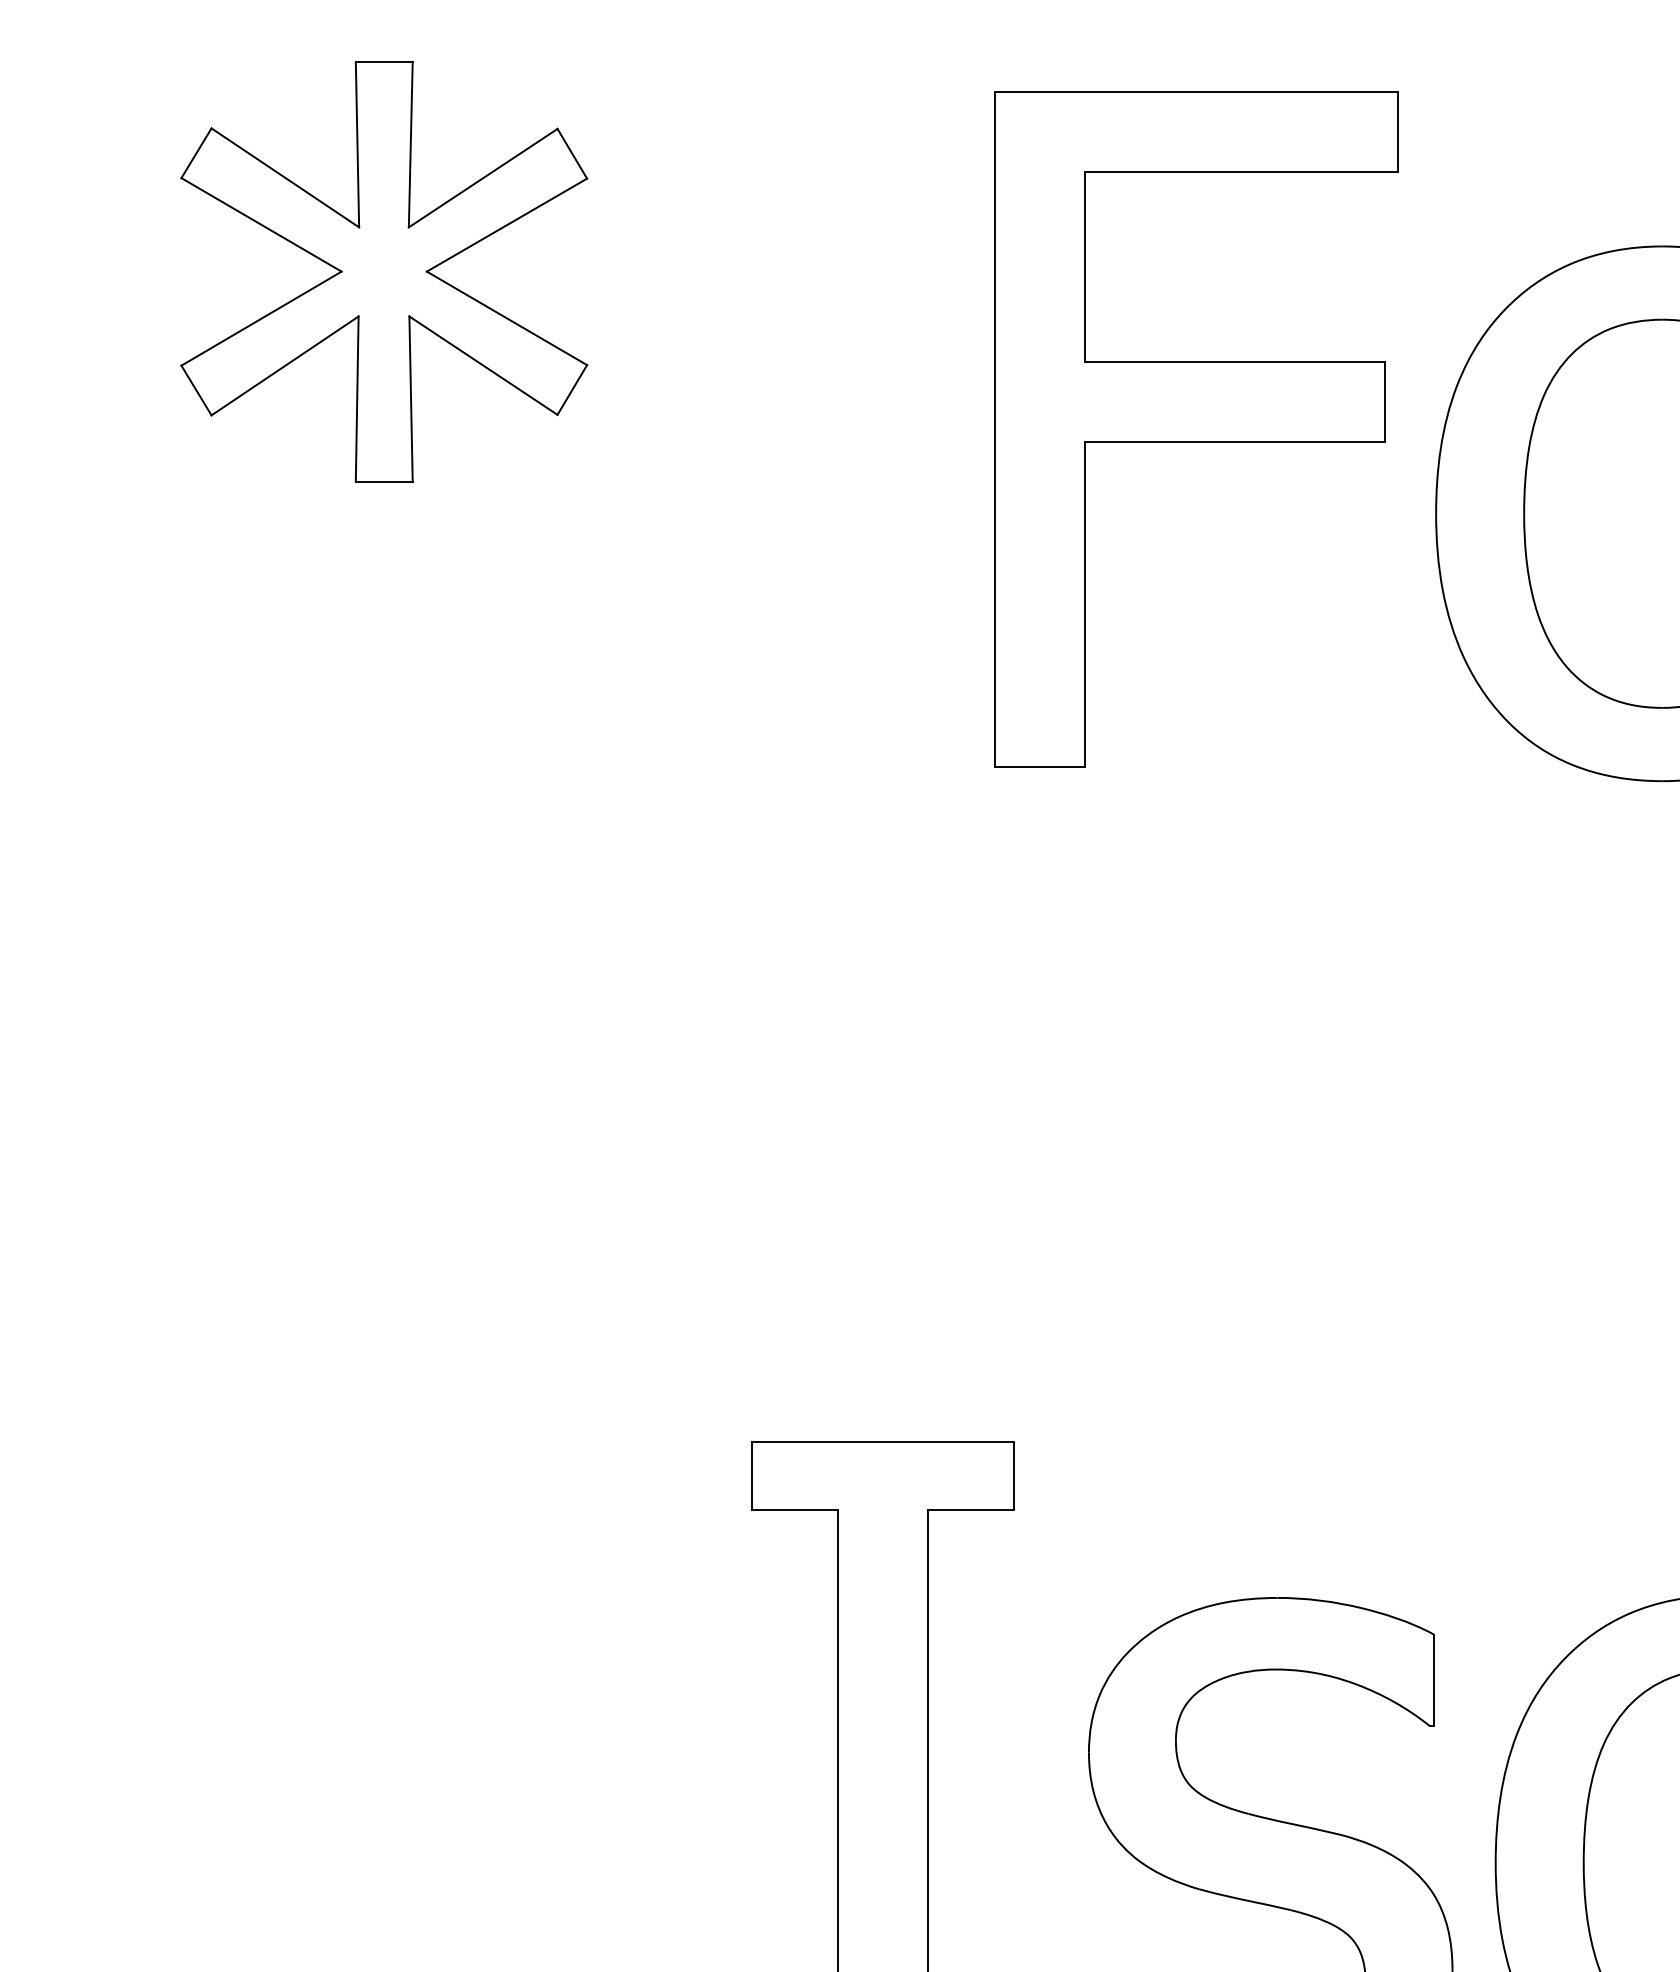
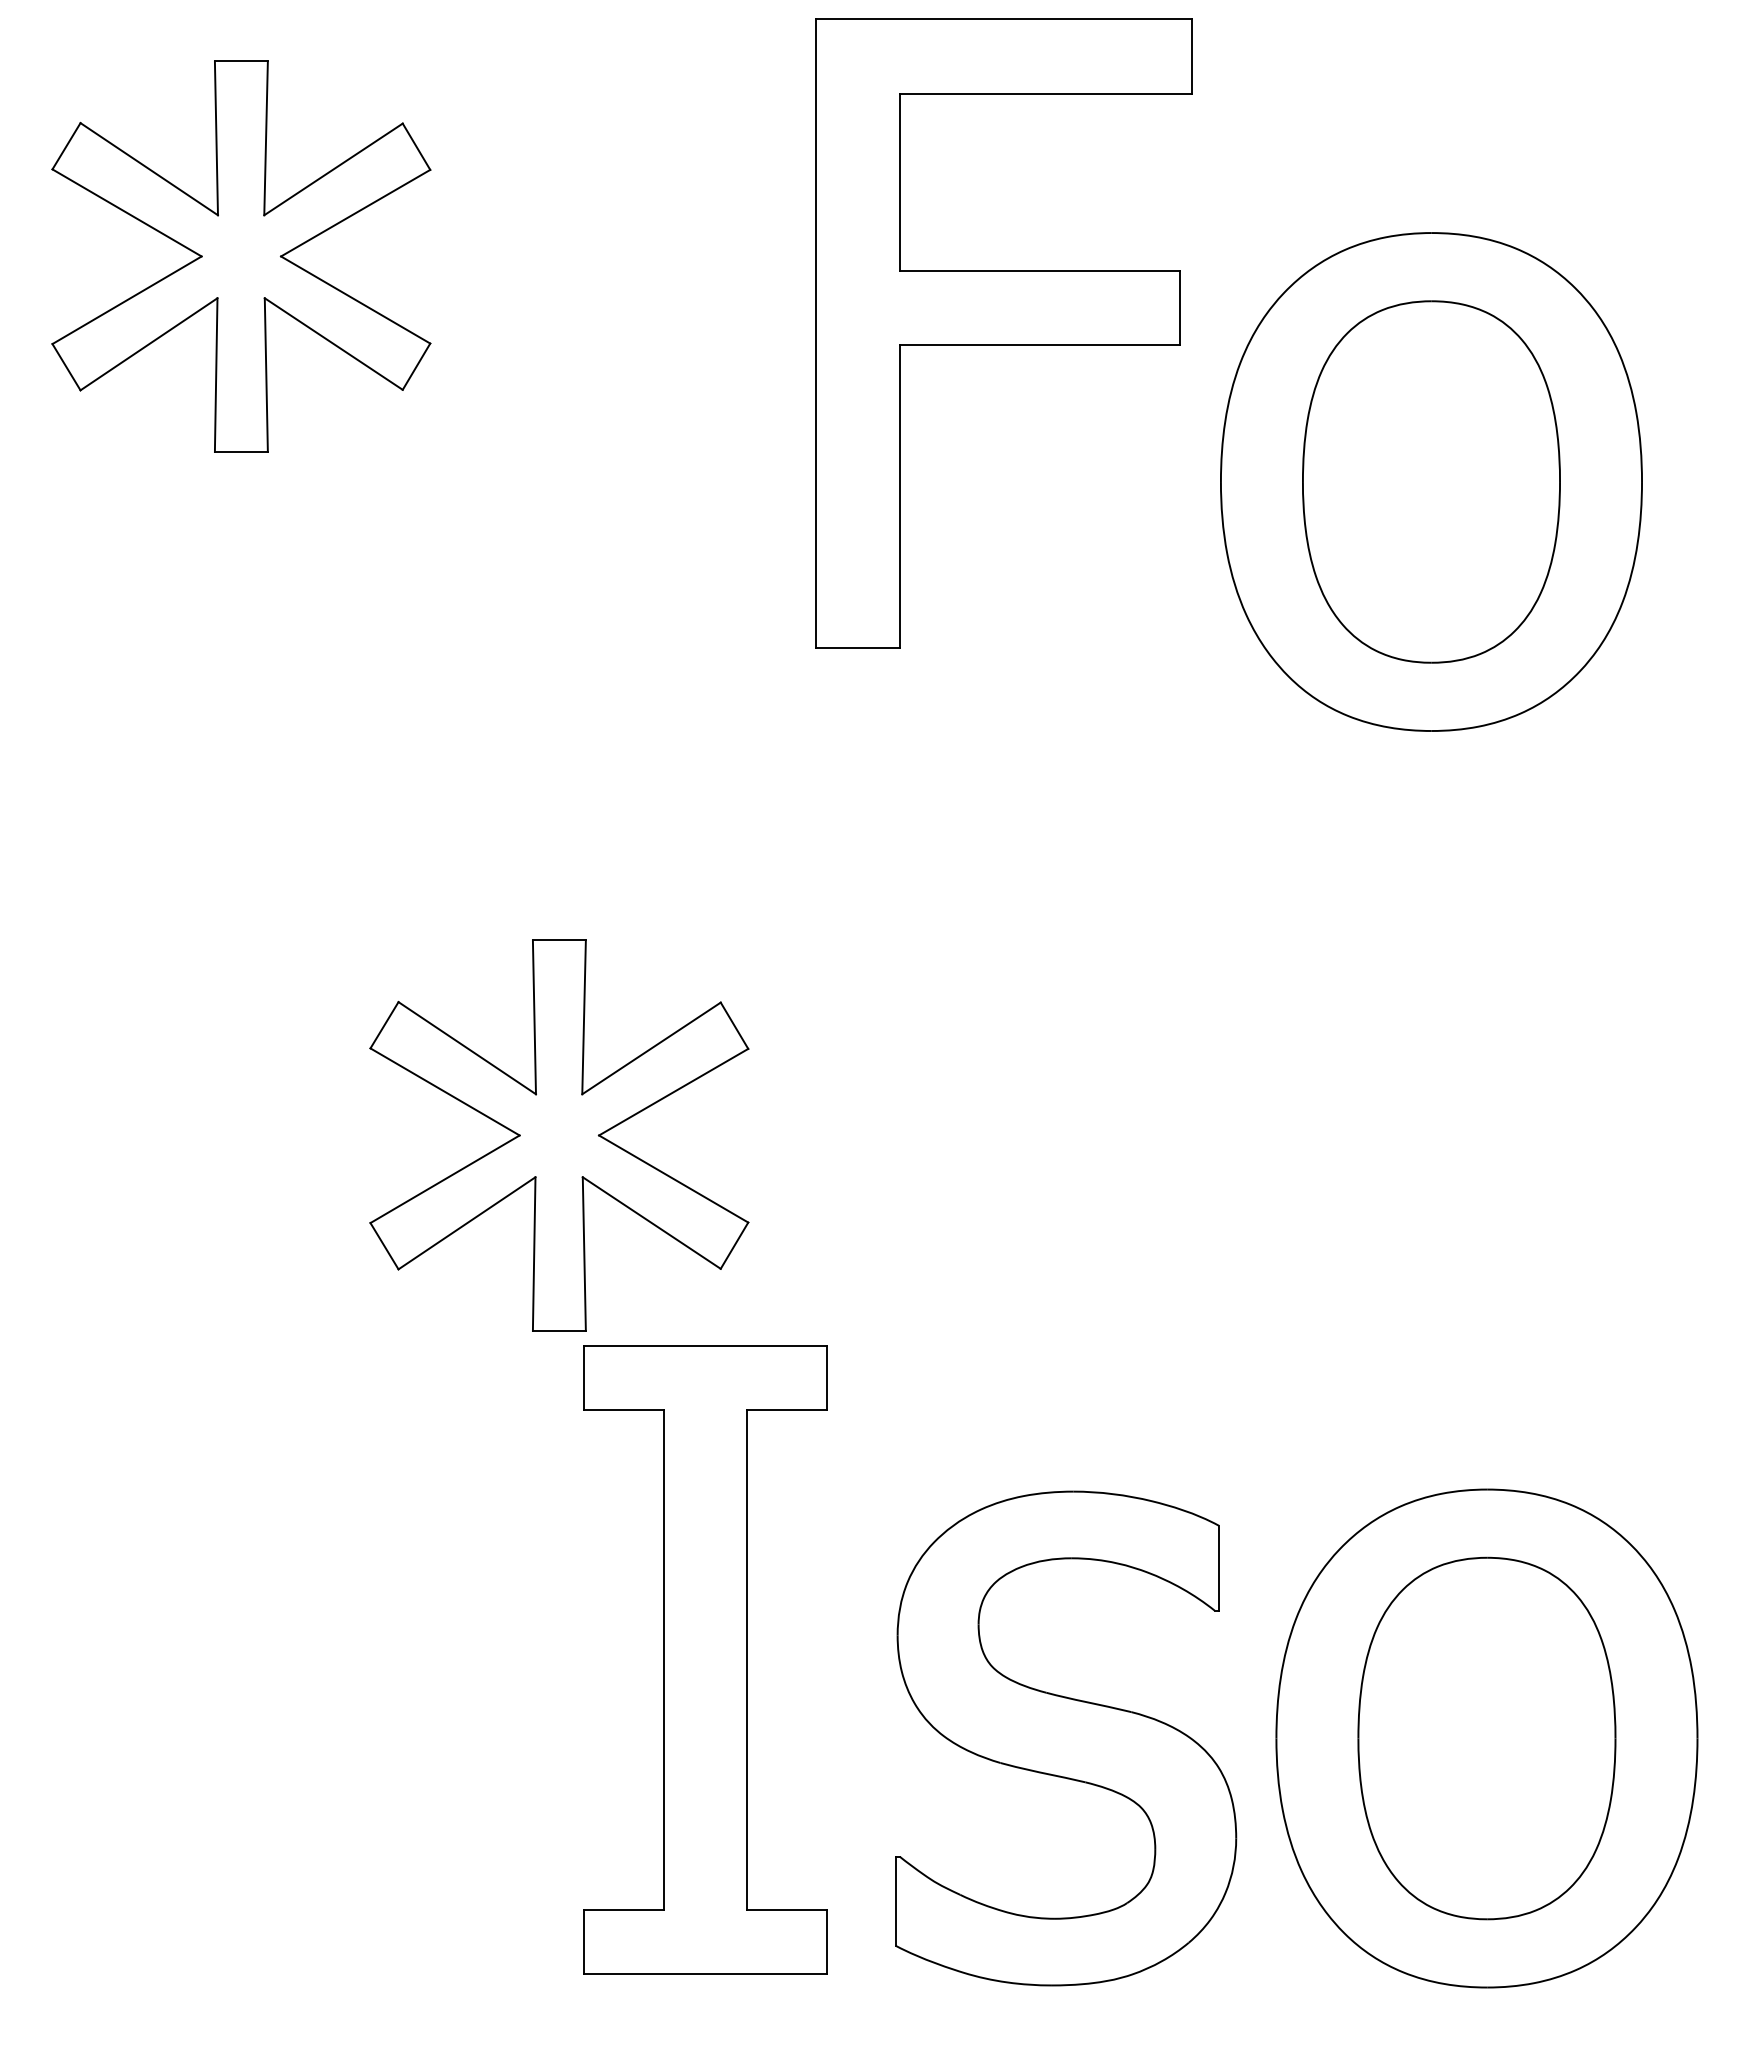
part: (1196, 429) -> (1003, 333), moved
part: (725, 1215) -> (559, 1135), added

